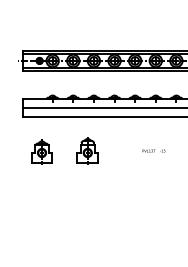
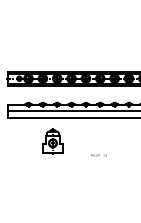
part: (41, 151) -> (20, 141), removed
part: (87, 151) -> (52, 141), size x1.4
text: (153, 151) -> (98, 155), moved

